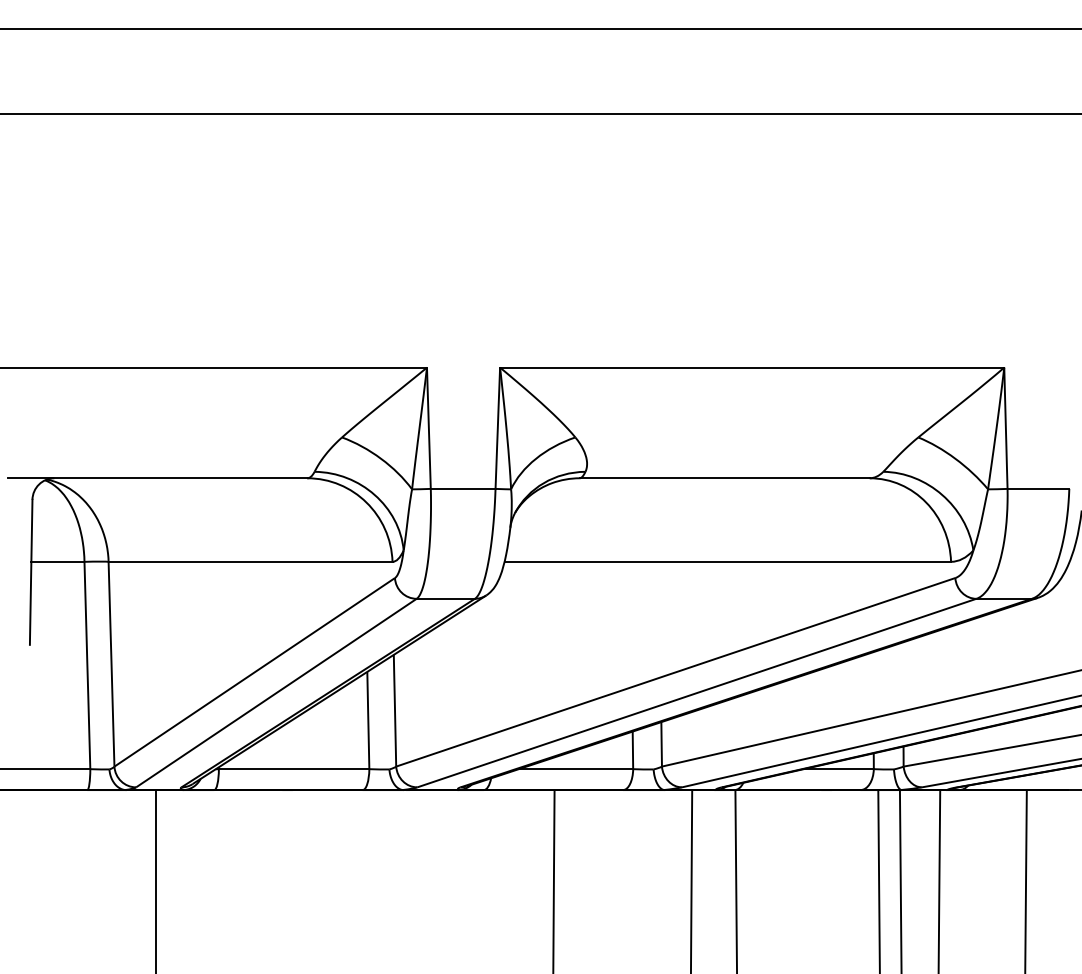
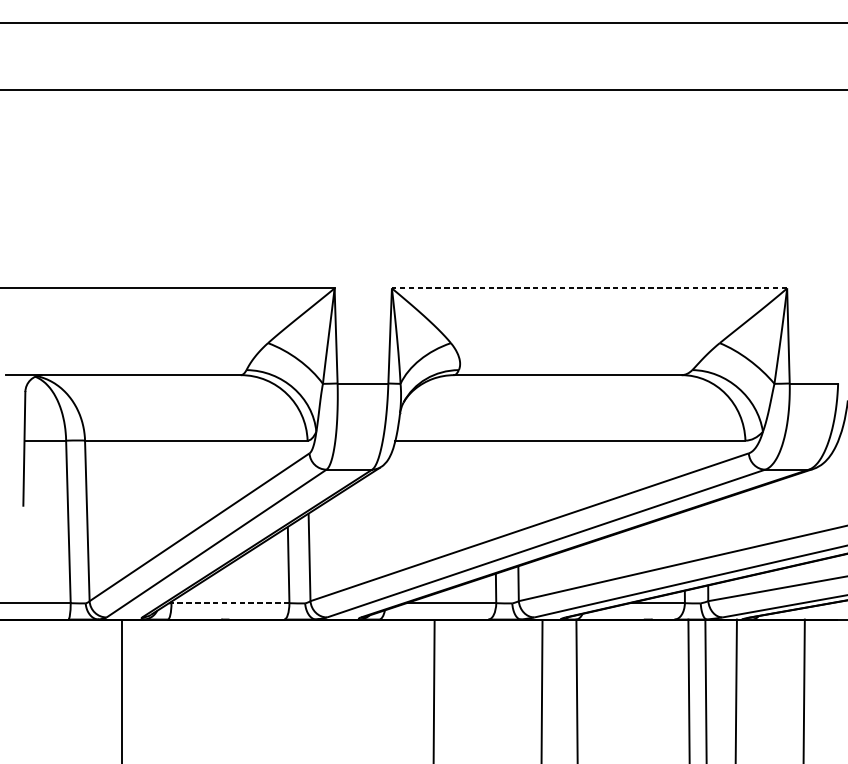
line: (751, 367) -> (589, 288), solid -> dashed
line: (293, 769) -> (229, 603), solid -> dashed

